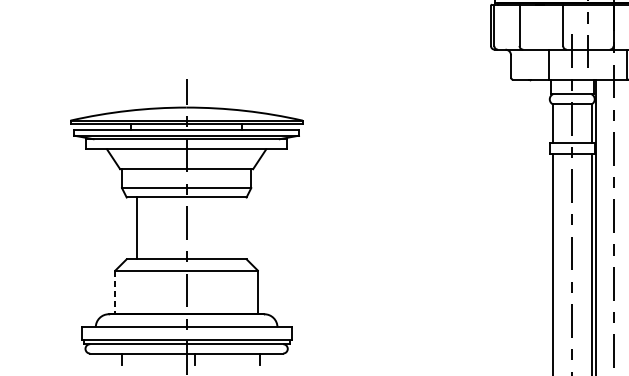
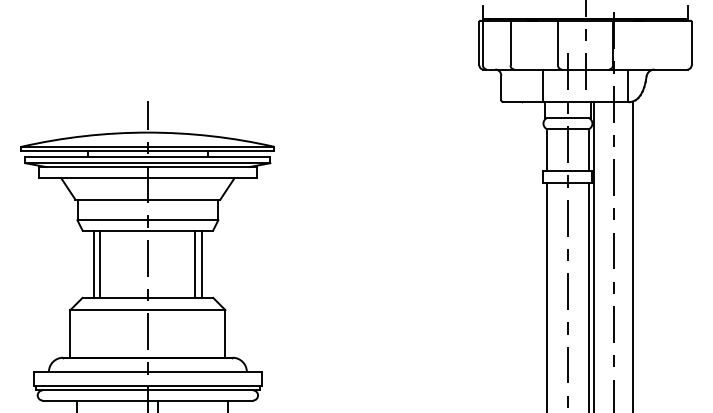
line: (143, 227) -> (100, 263), added
line: (230, 227) -> (195, 263), added
line: (235, 227) -> (201, 263), added
line: (115, 292) -> (70, 333), dashed -> solid

